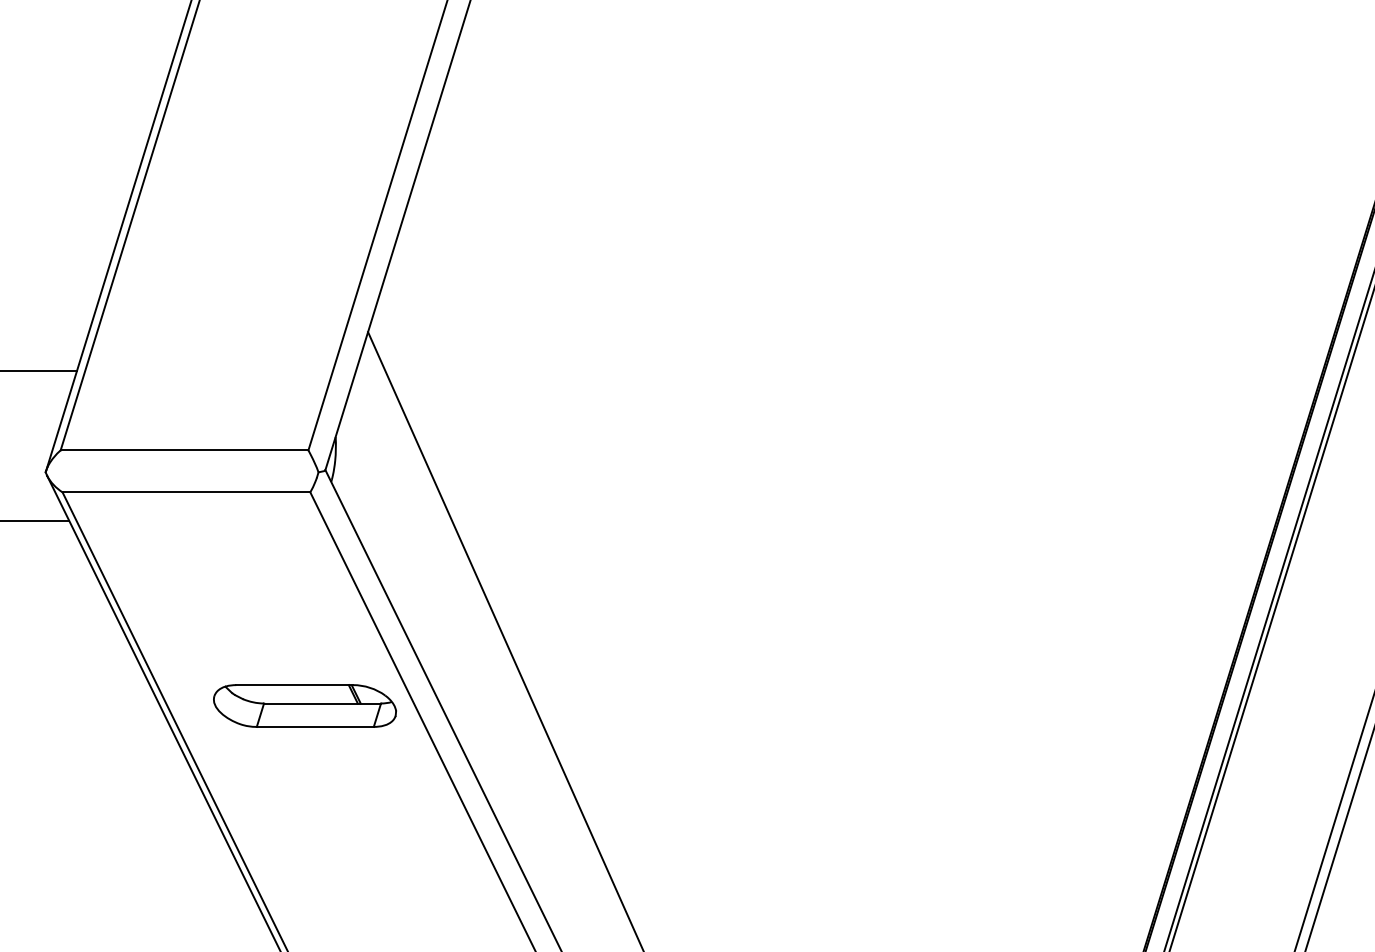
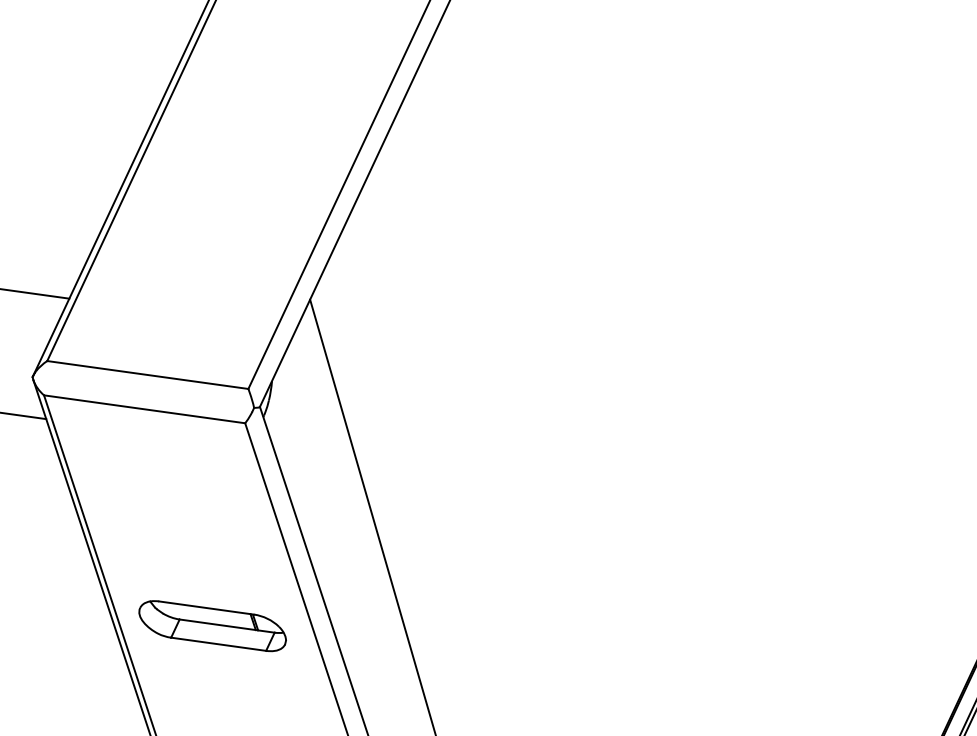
part: (304, 705) -> (212, 625), moved

